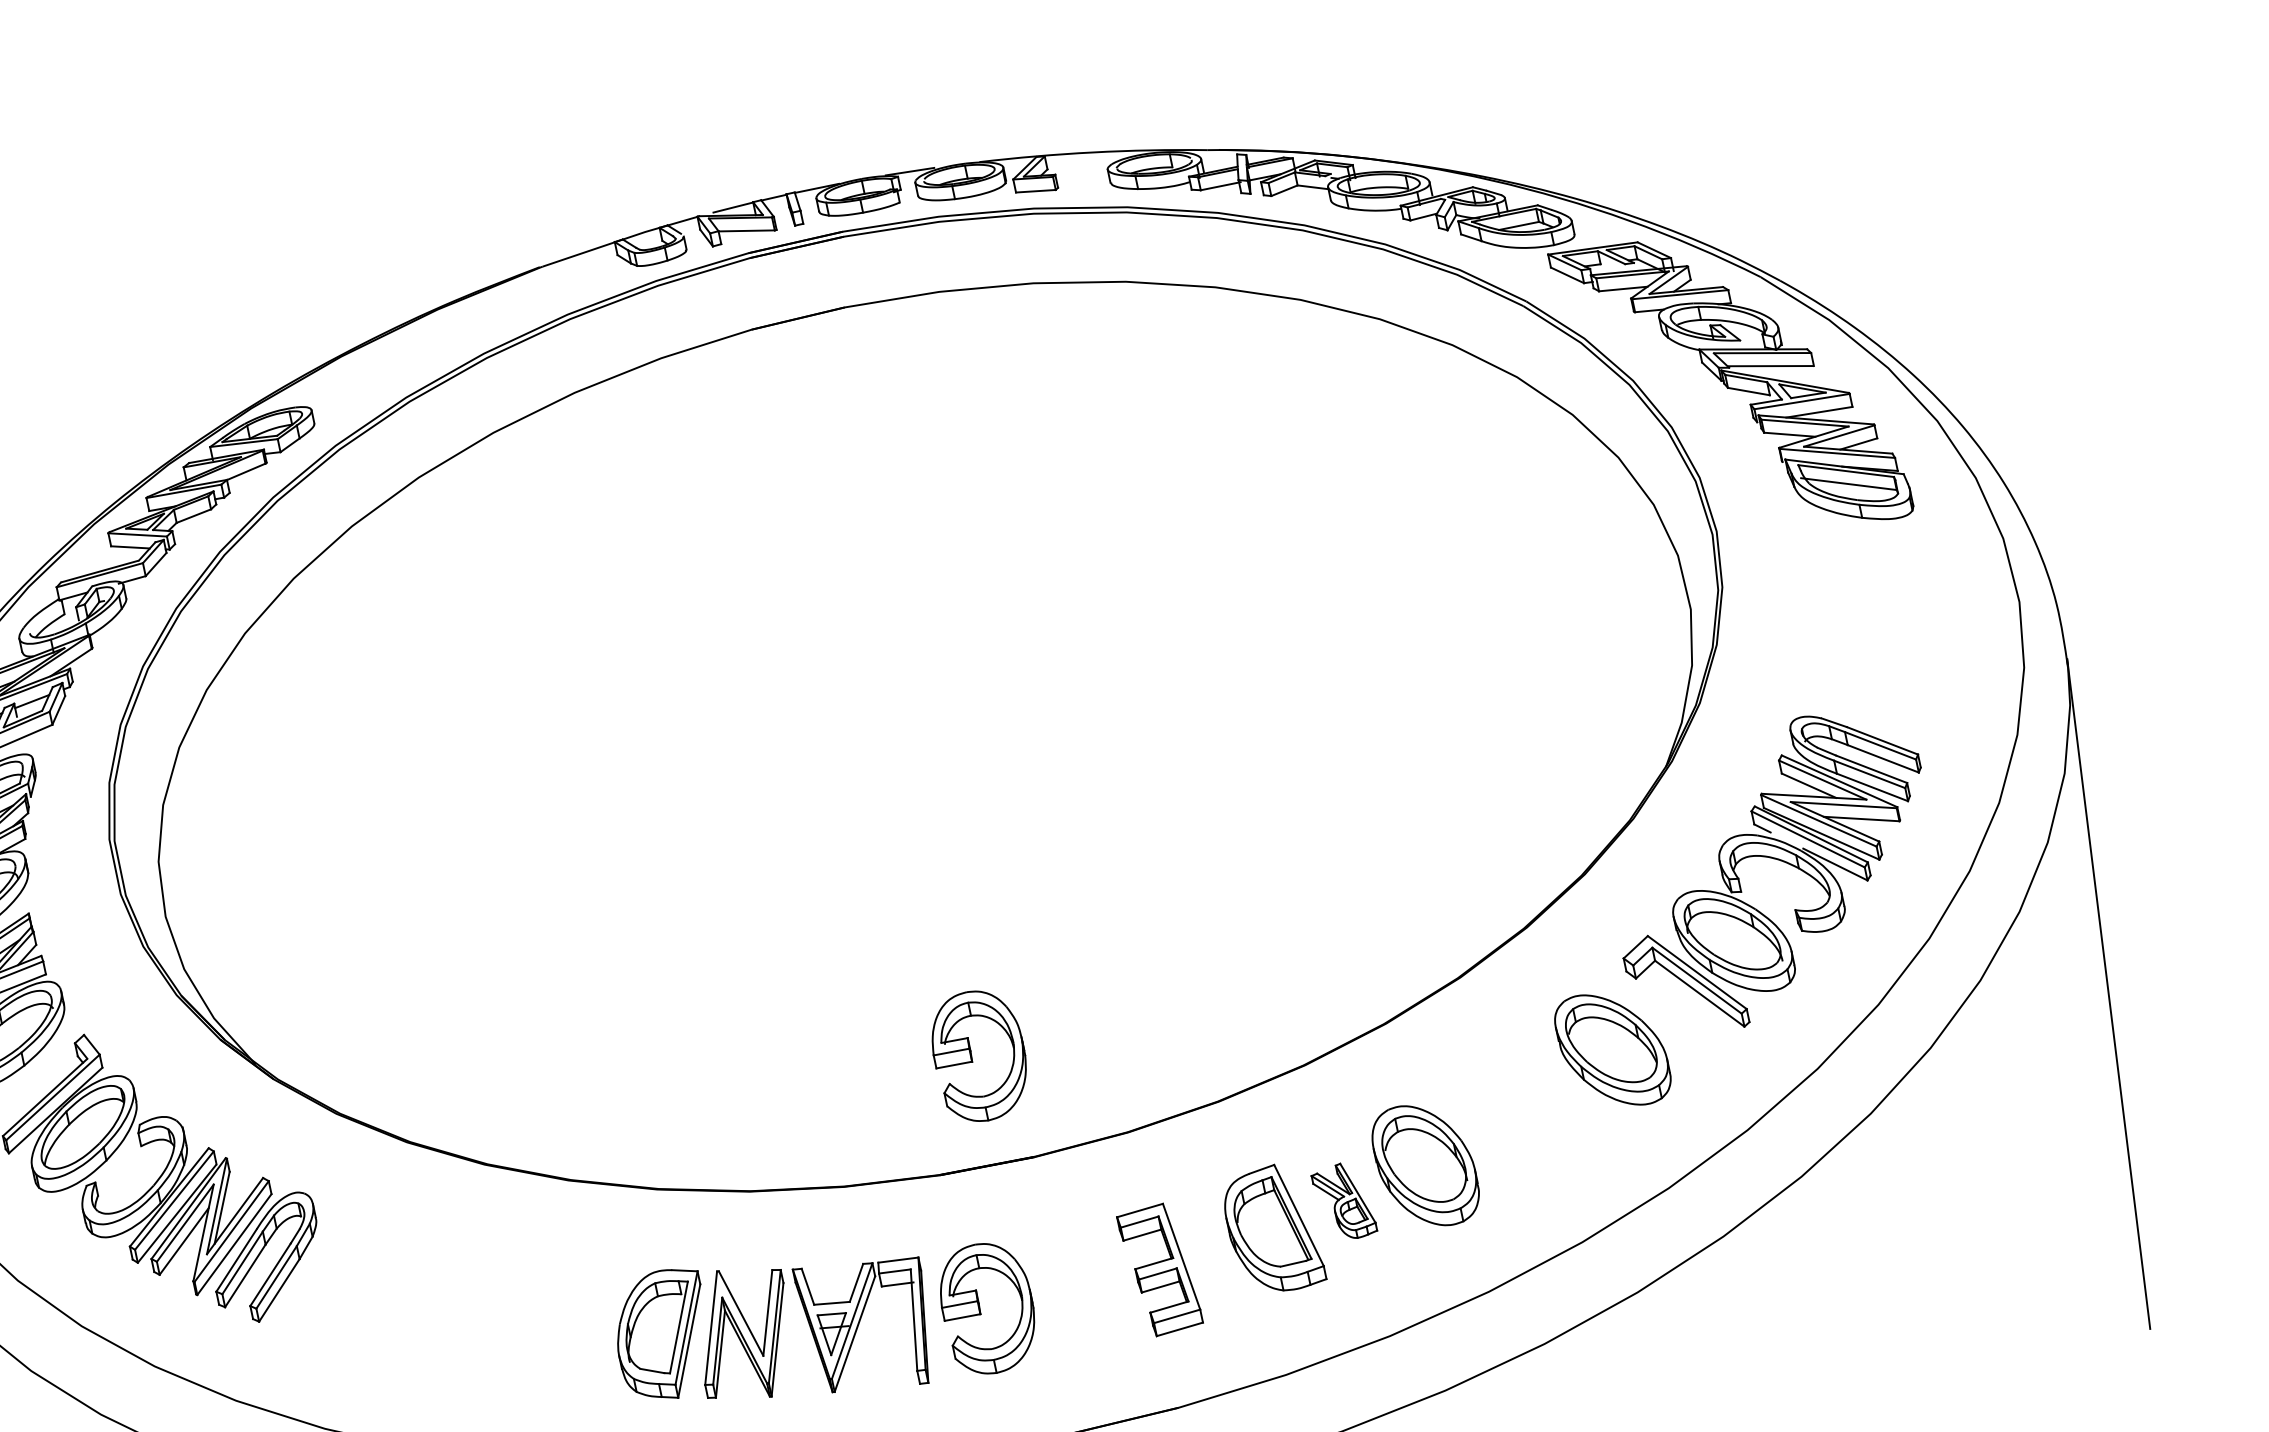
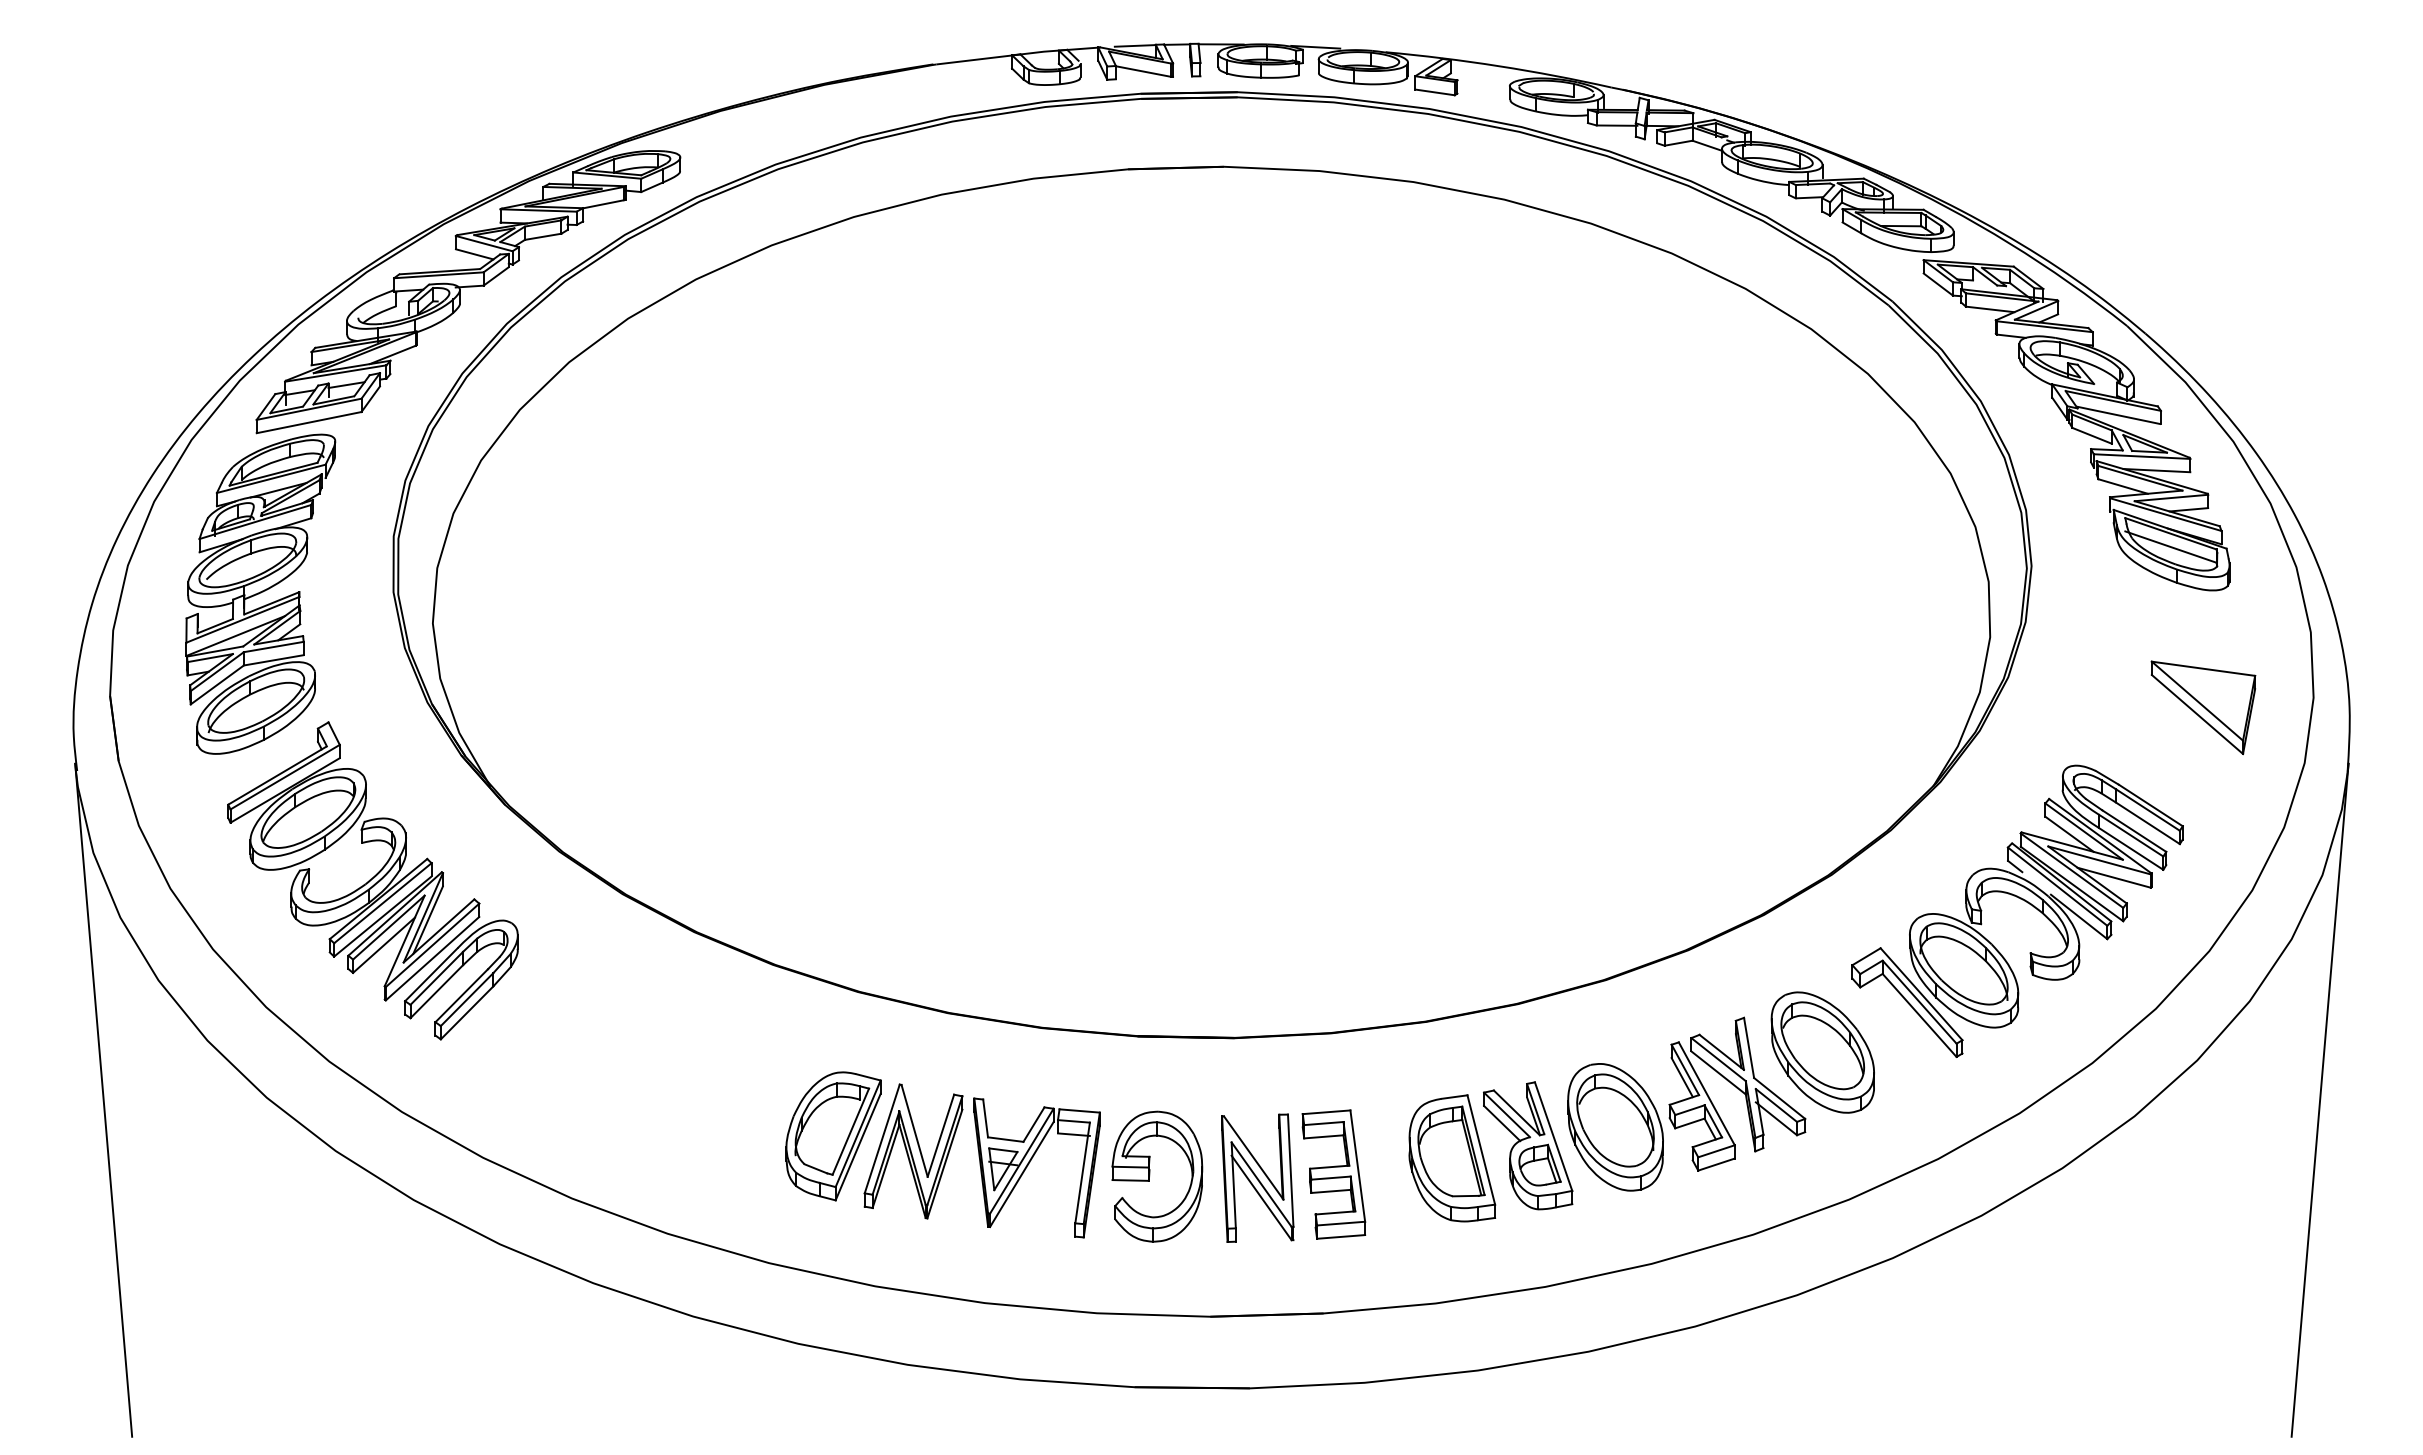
part: (1913, 634) -> (2203, 707), added
part: (972, 1056) -> (1194, 926), removed
part: (1537, 1107) -> (1737, 1093), added
part: (1344, 1201) -> (1528, 1145), size x1.67
part: (1085, 1288) -> (1257, 1177), added

